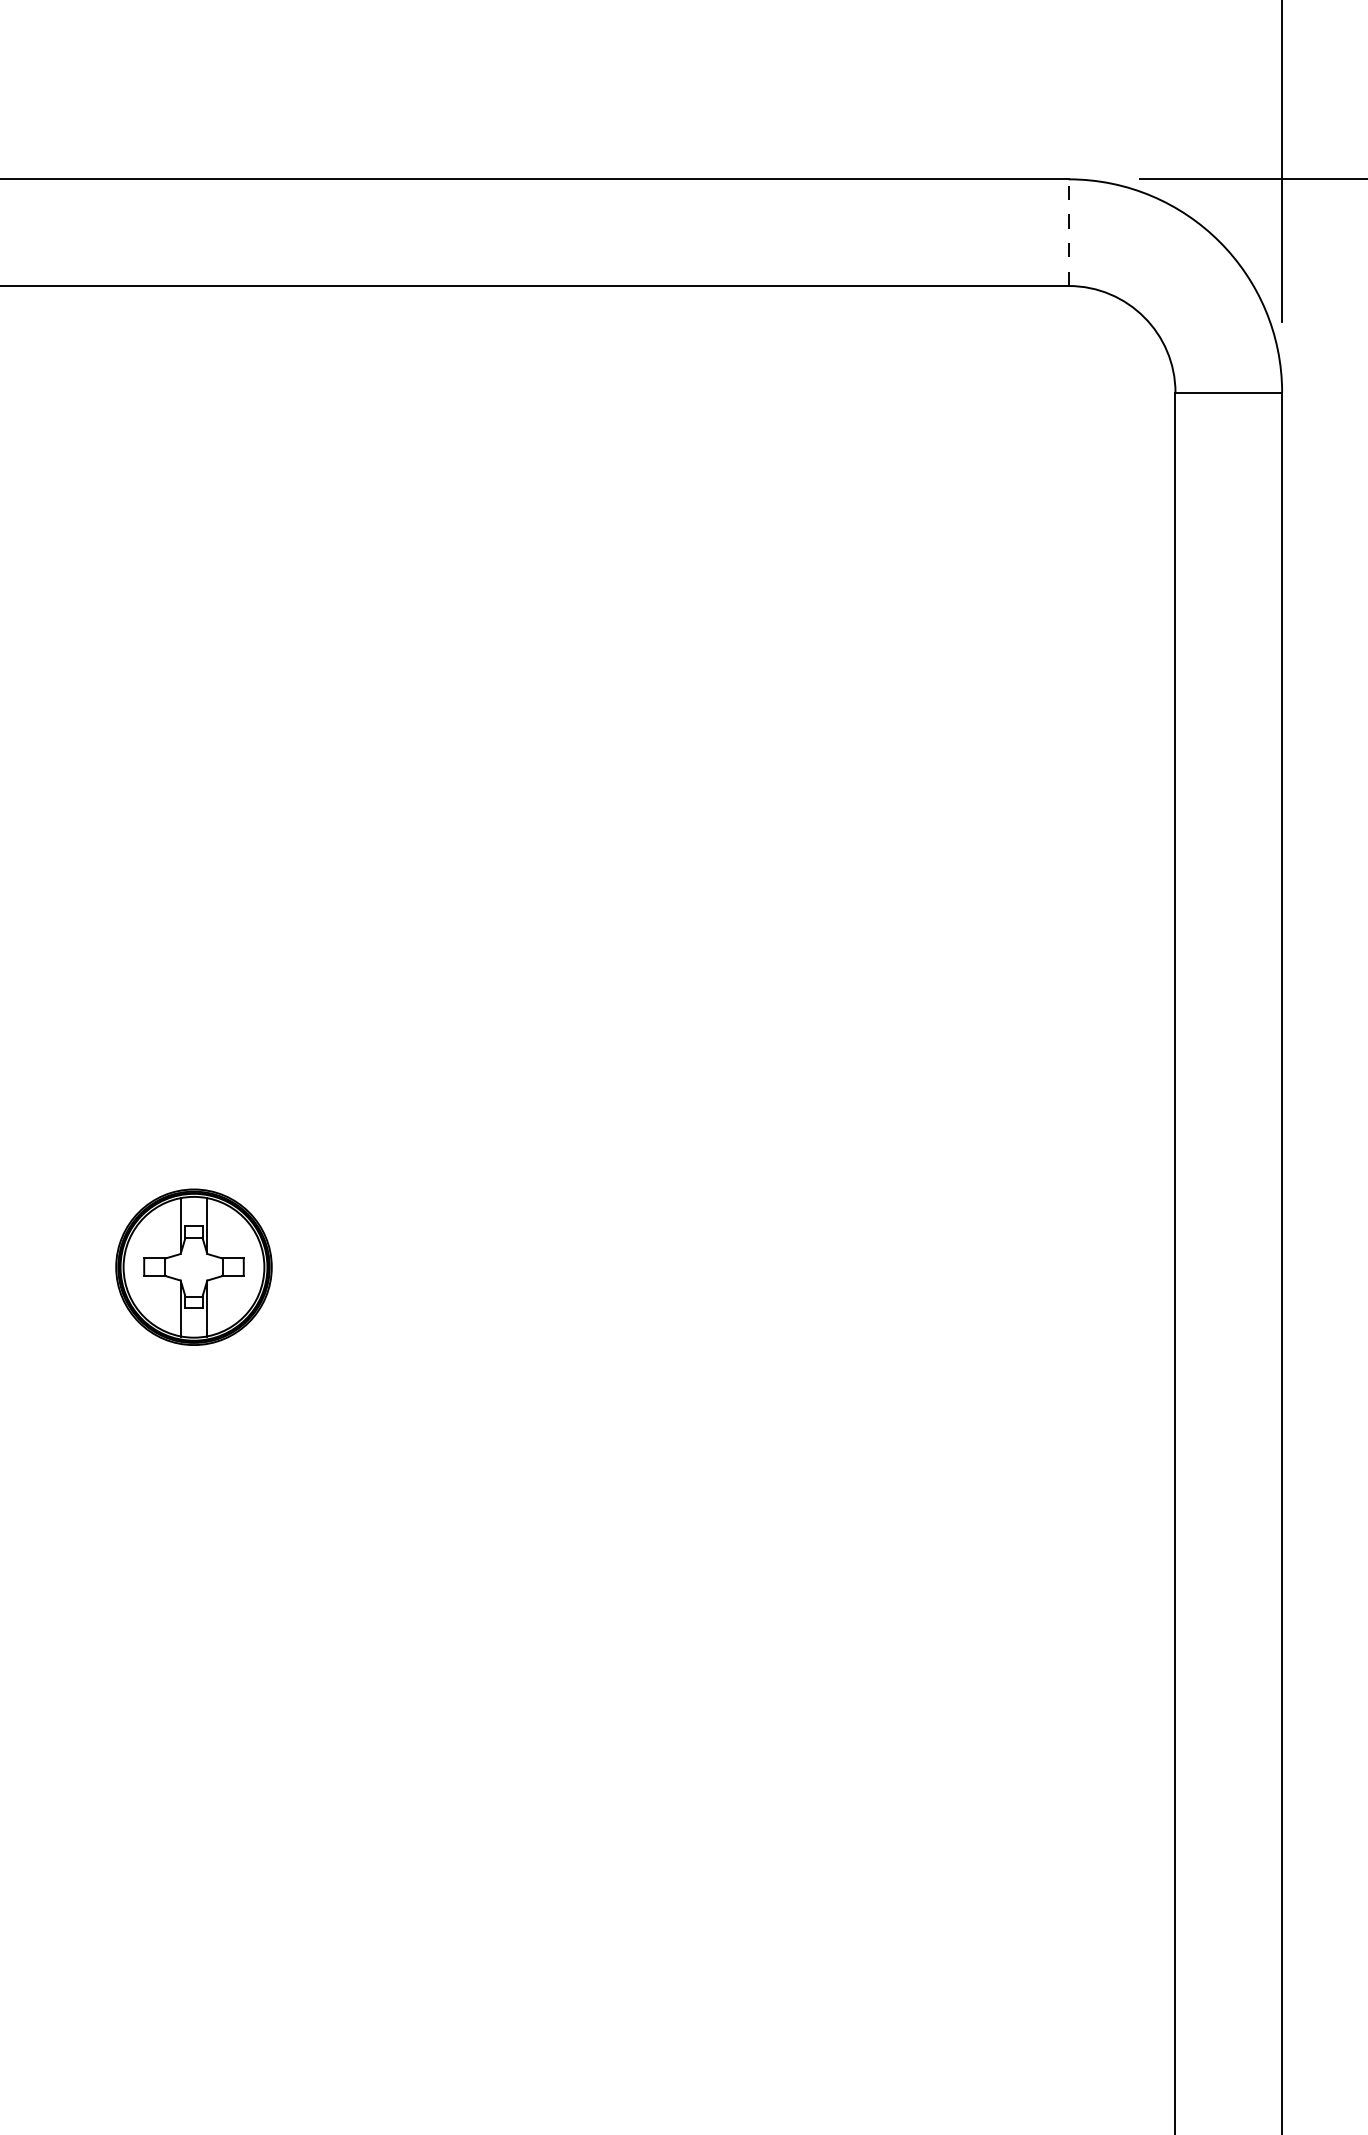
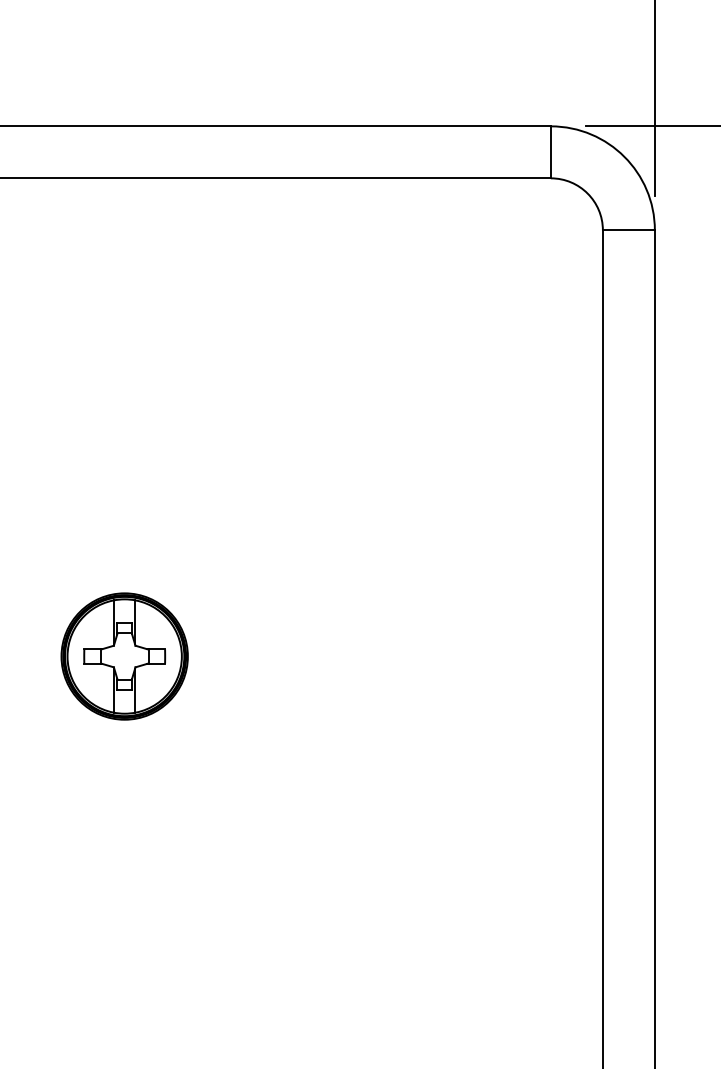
line: (1067, 232) -> (550, 152), dashed -> solid
part: (193, 1267) -> (124, 656), size x1.67

